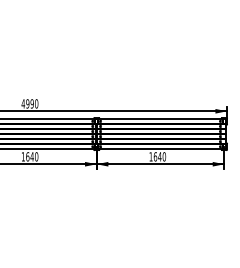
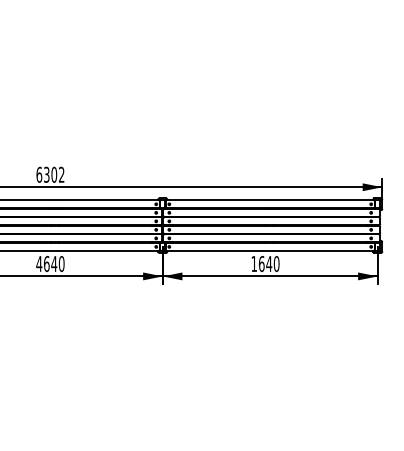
text: (29, 103) -> (49, 174), 4990 -> 6302
text: (23, 156) -> (39, 263), 1640 -> 4640

